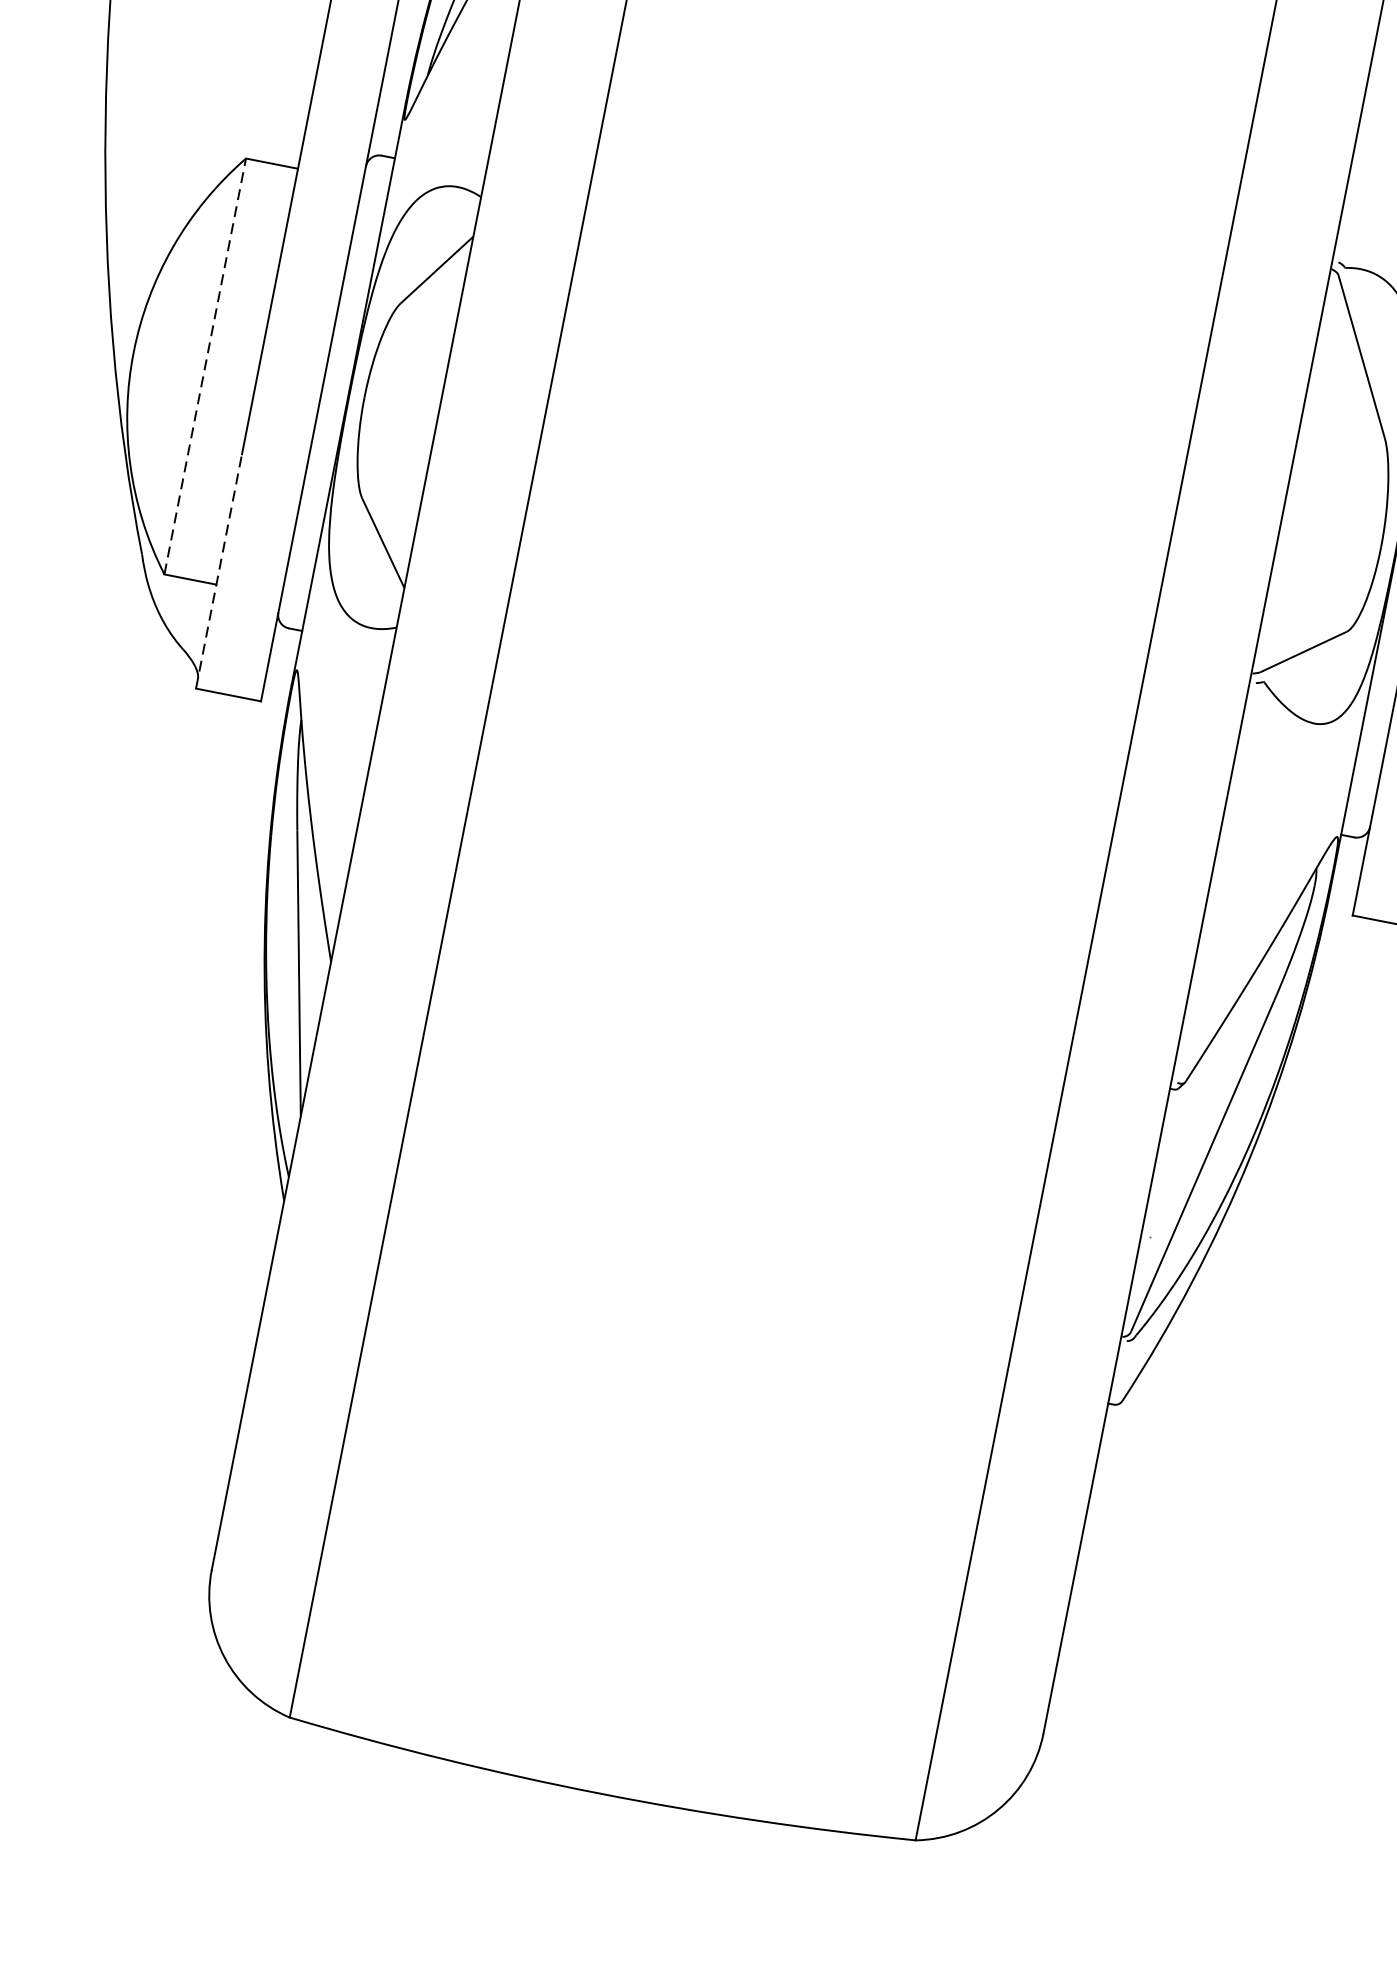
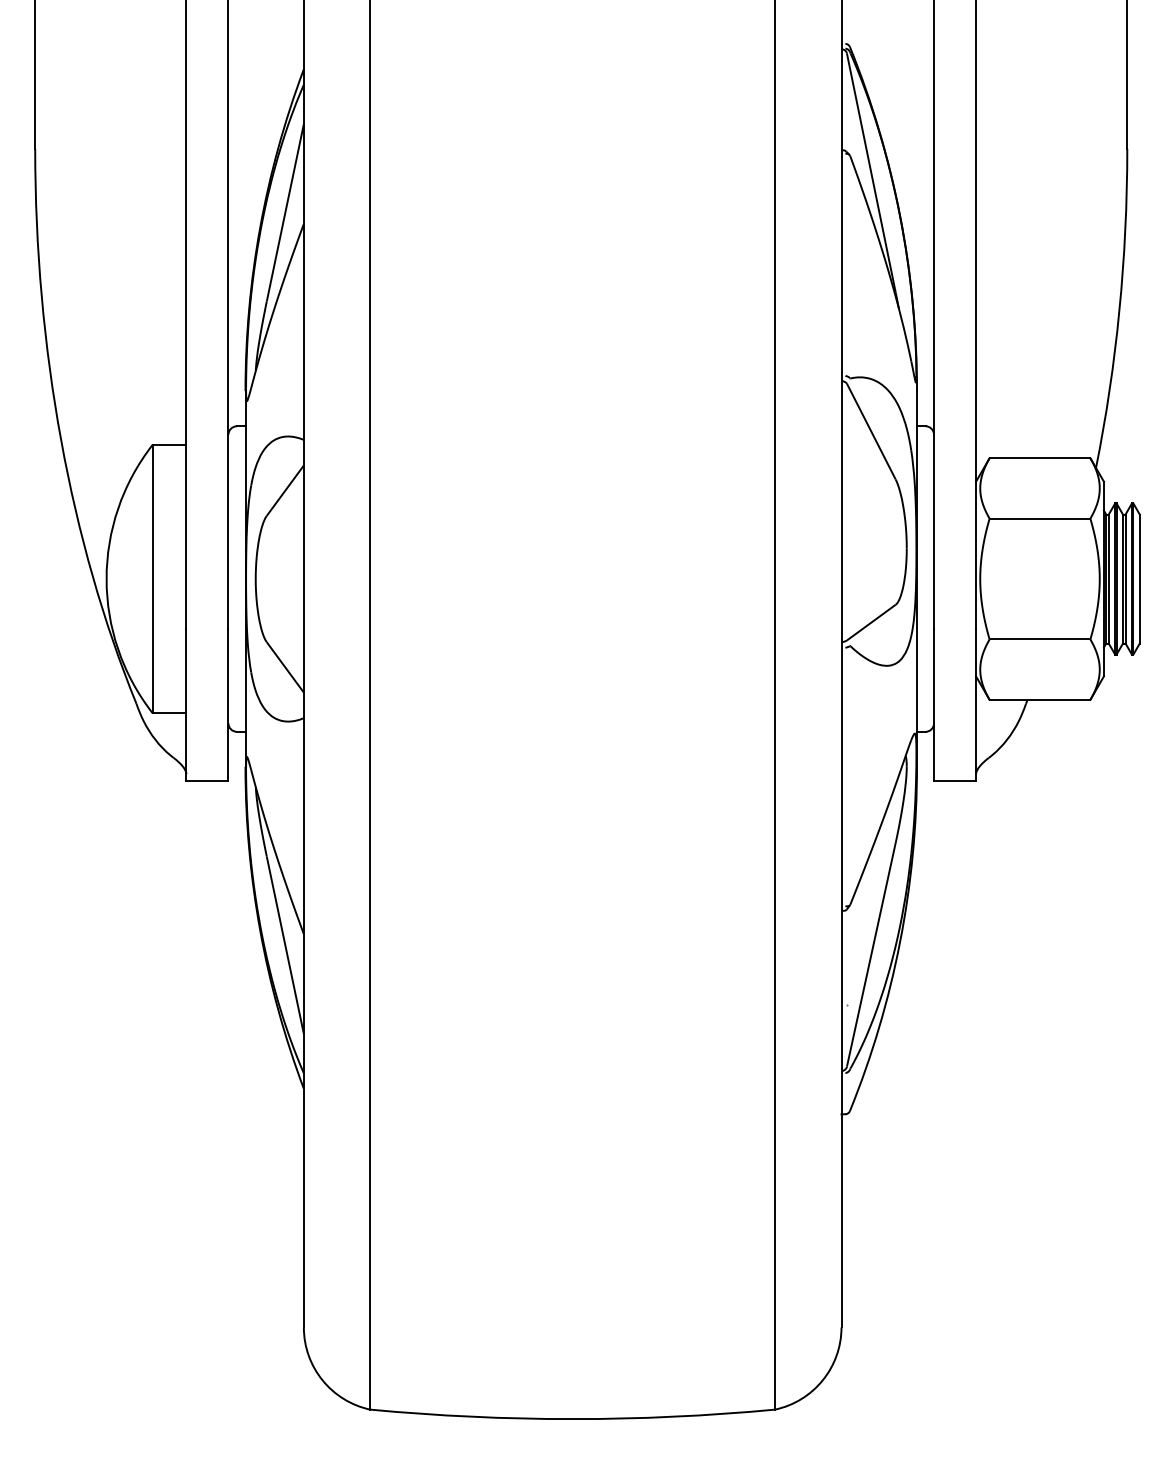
line: (204, 365) -> (152, 578), dashed -> solid
line: (219, 570) -> (186, 704), dashed -> solid

